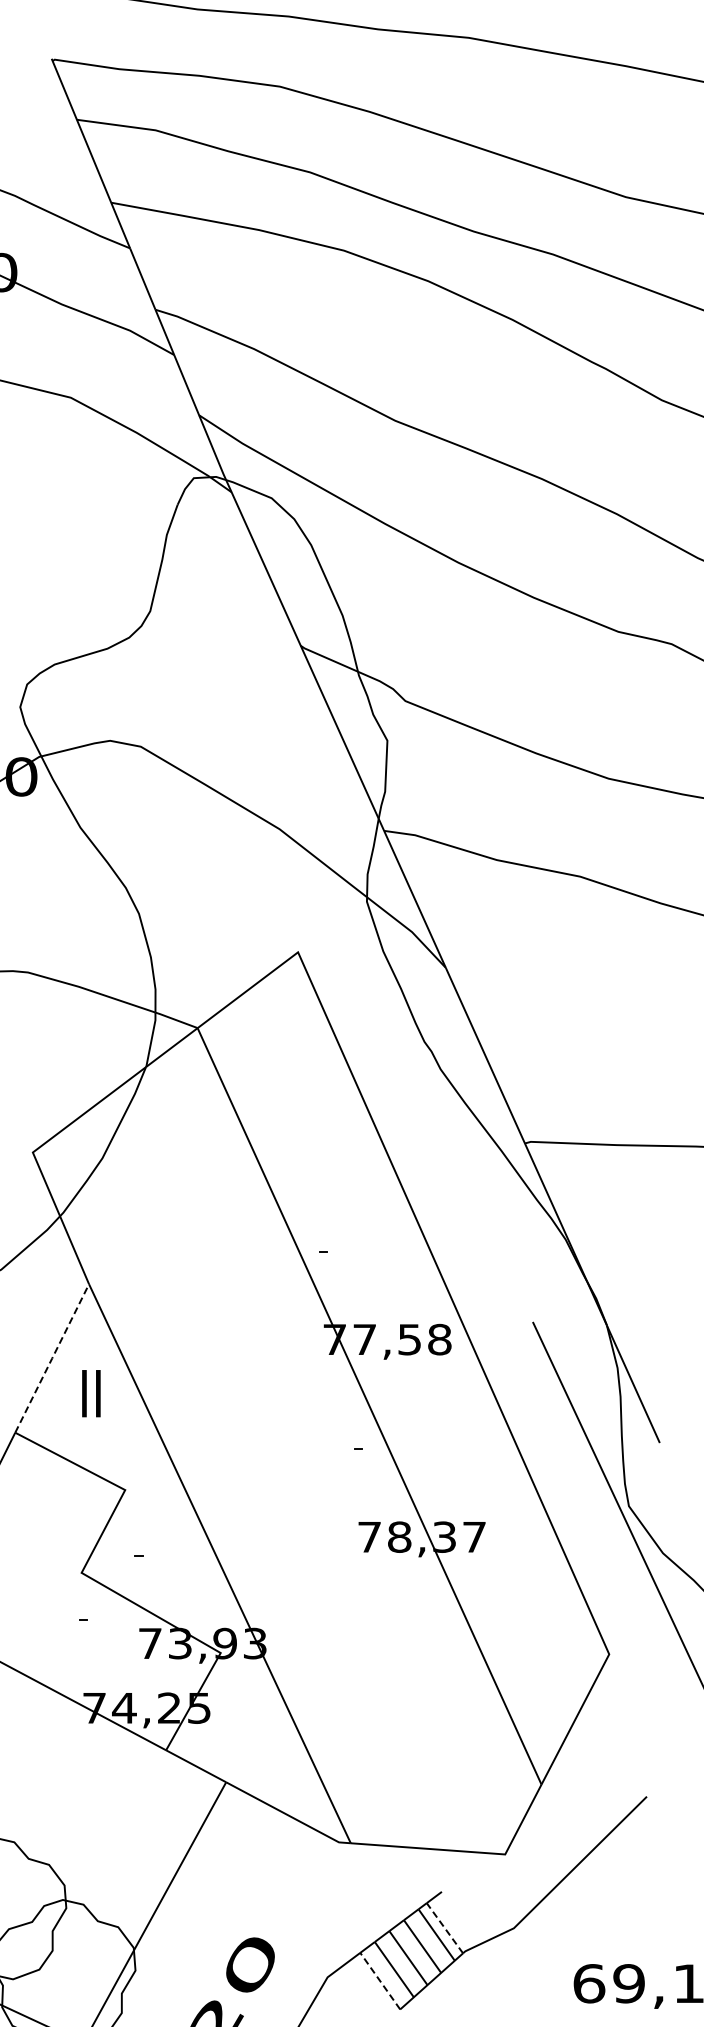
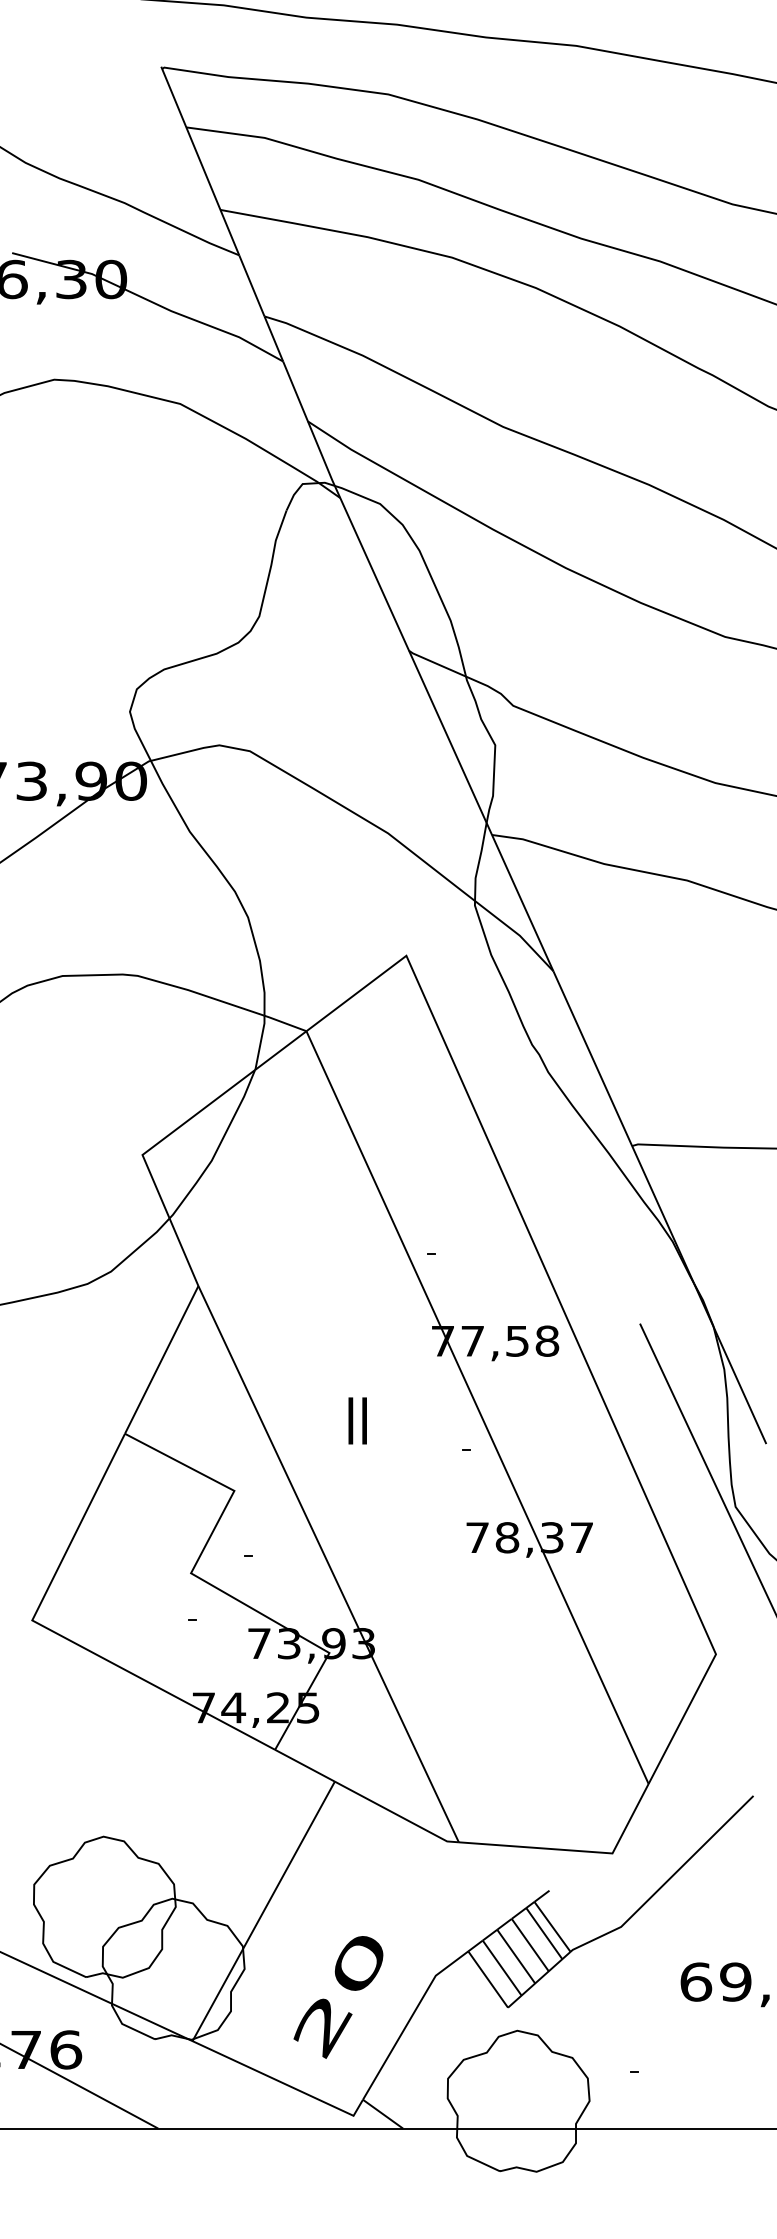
line: (51, 1358) -> (161, 1359), dashed -> solid
text: (91, 1393) -> (357, 1420), moved
line: (444, 1927) -> (552, 1926), dashed -> solid
line: (379, 1981) -> (487, 1979), dashed -> solid

